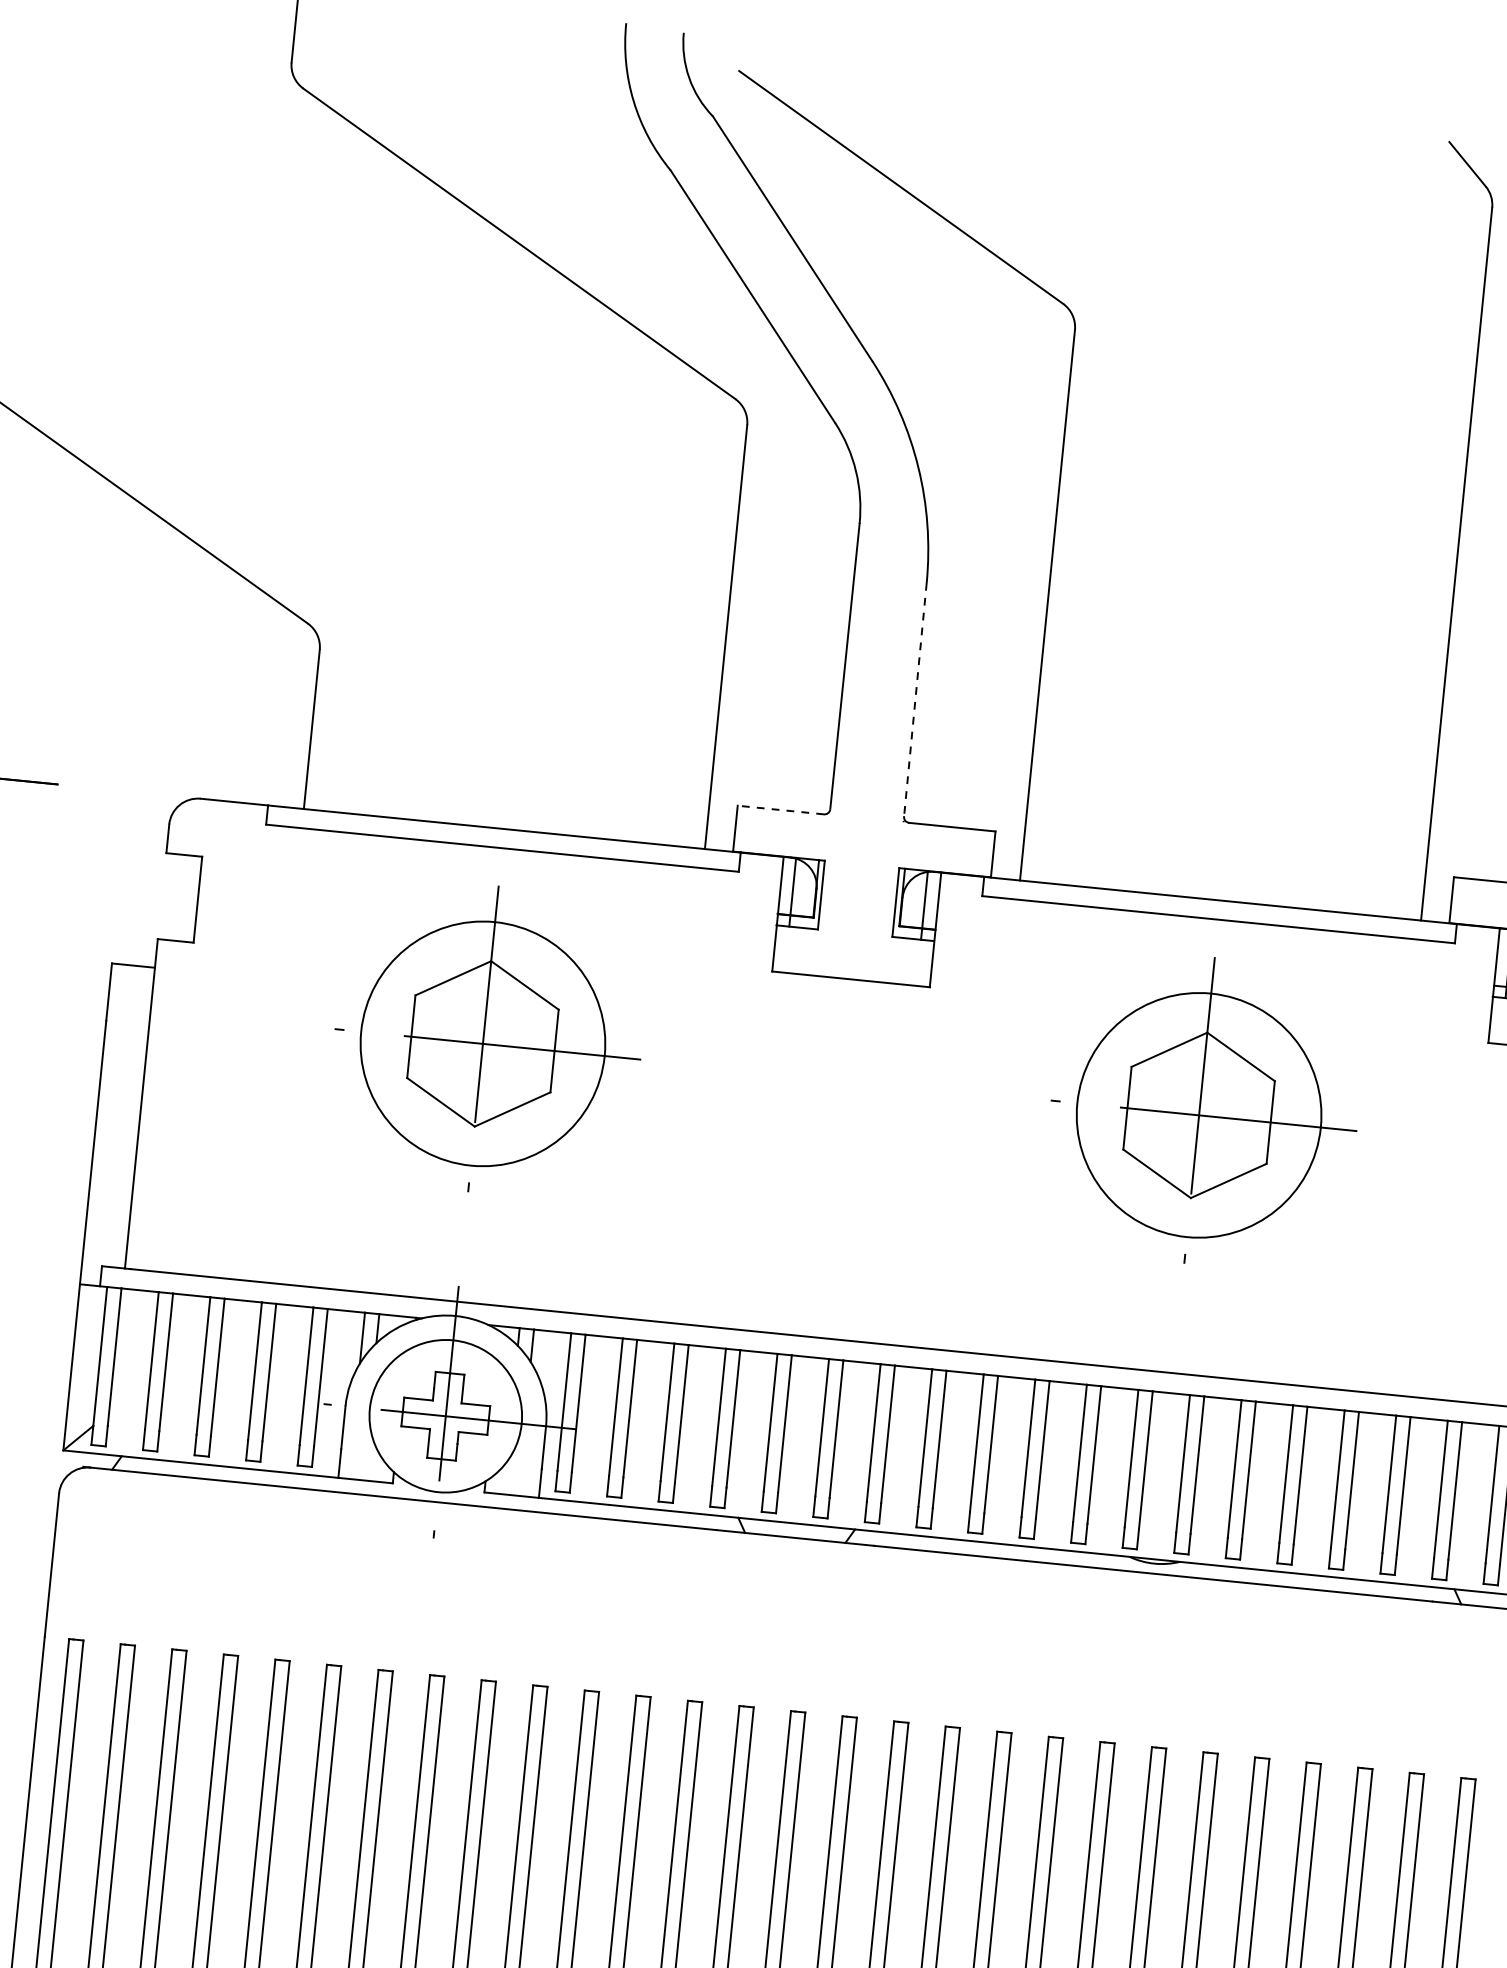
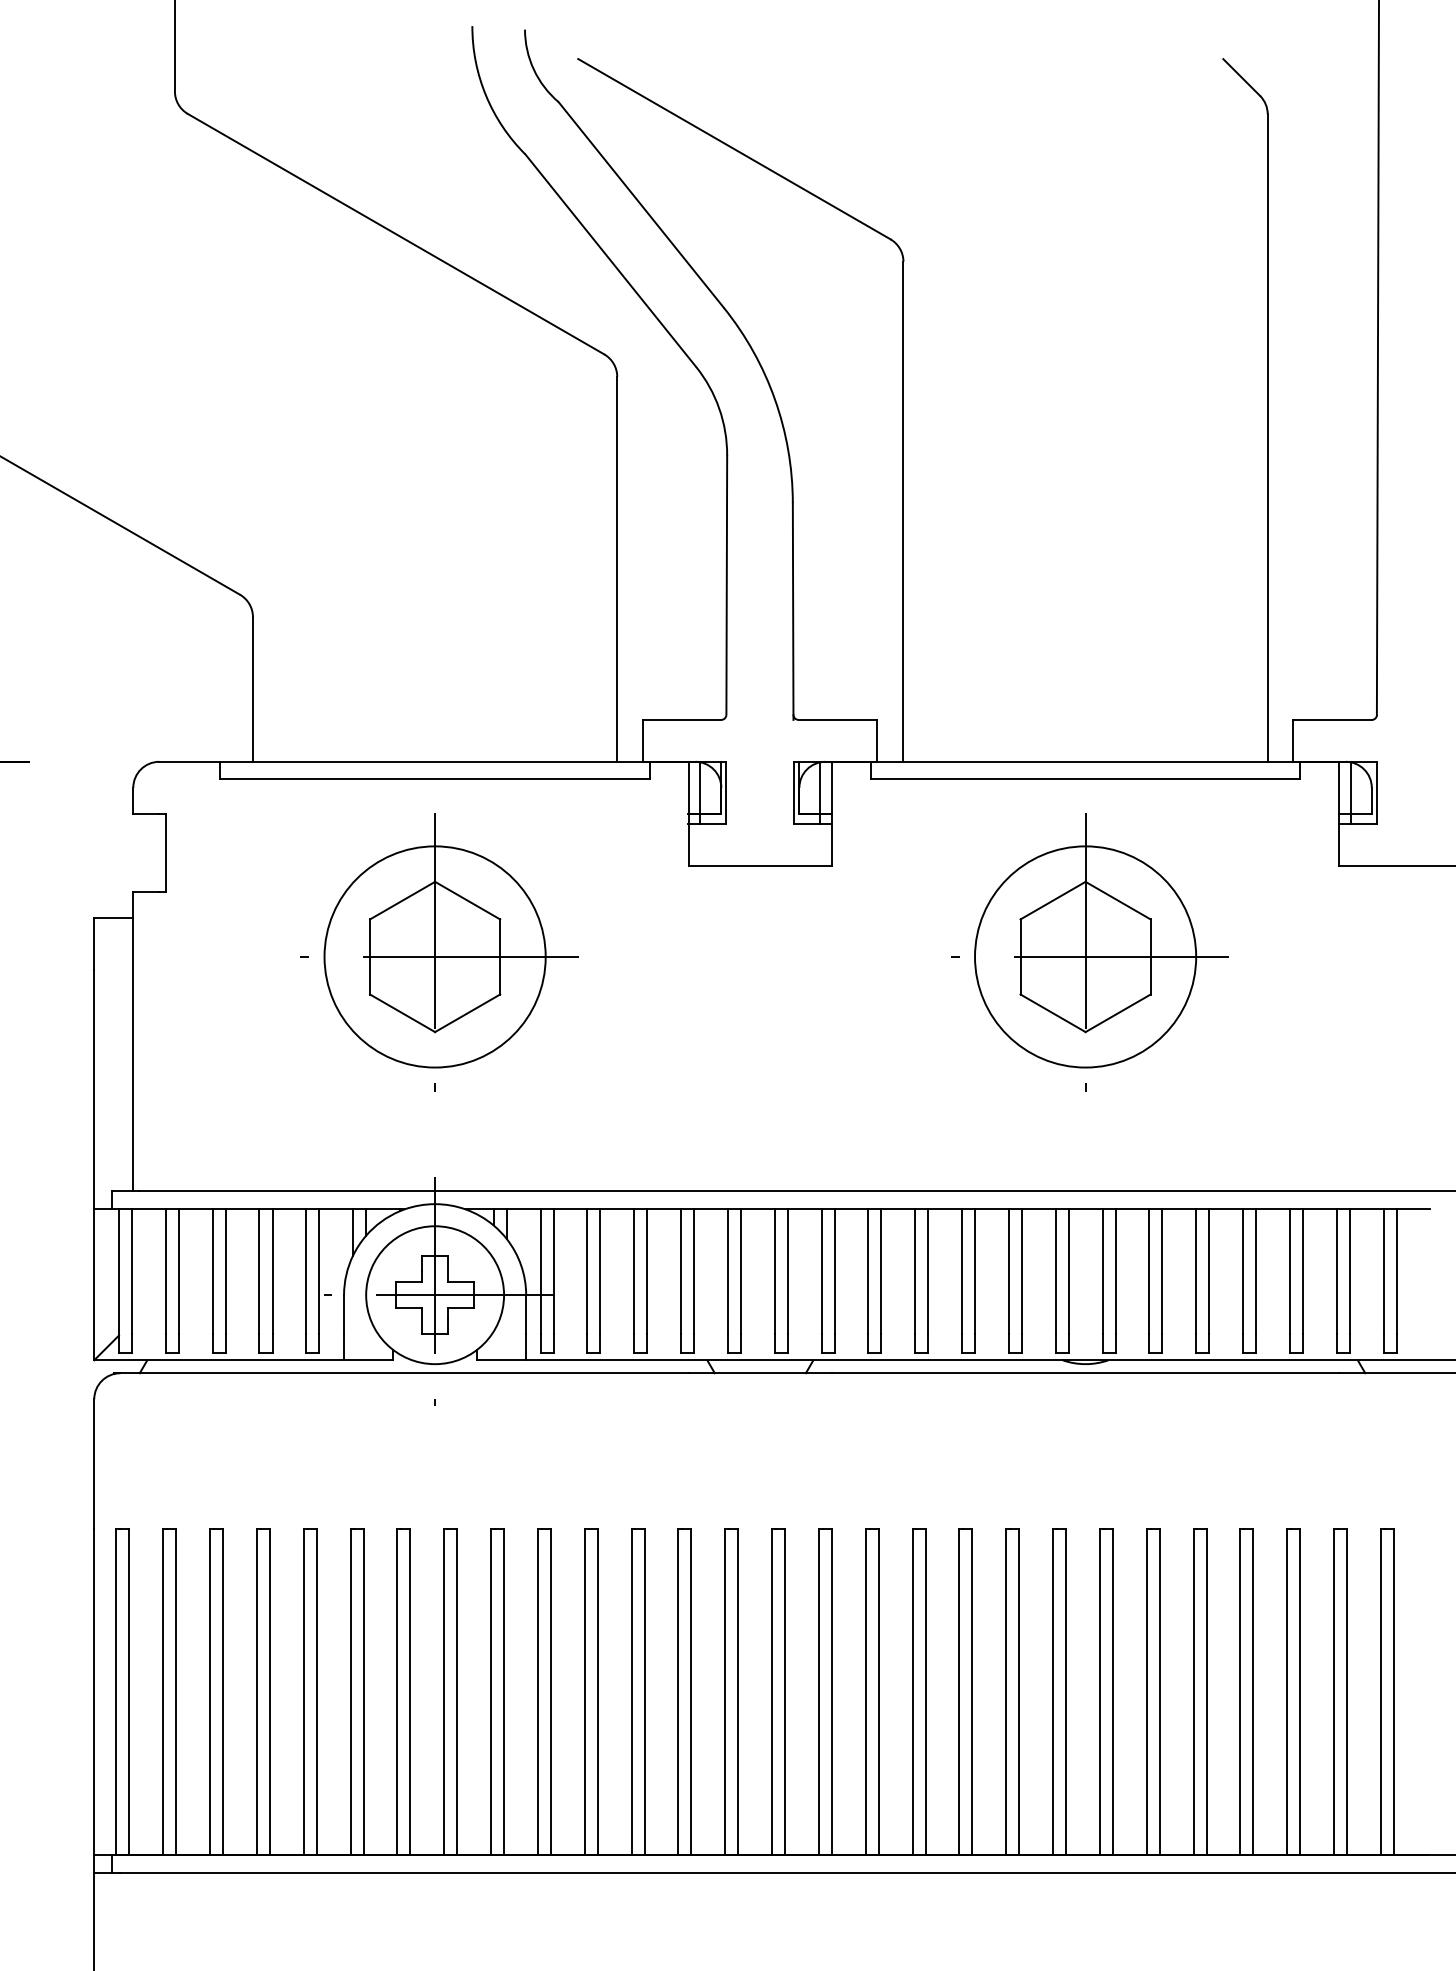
line: (915, 702) -> (793, 611), dashed -> solid
line: (780, 809) -> (681, 719), dashed -> solid

